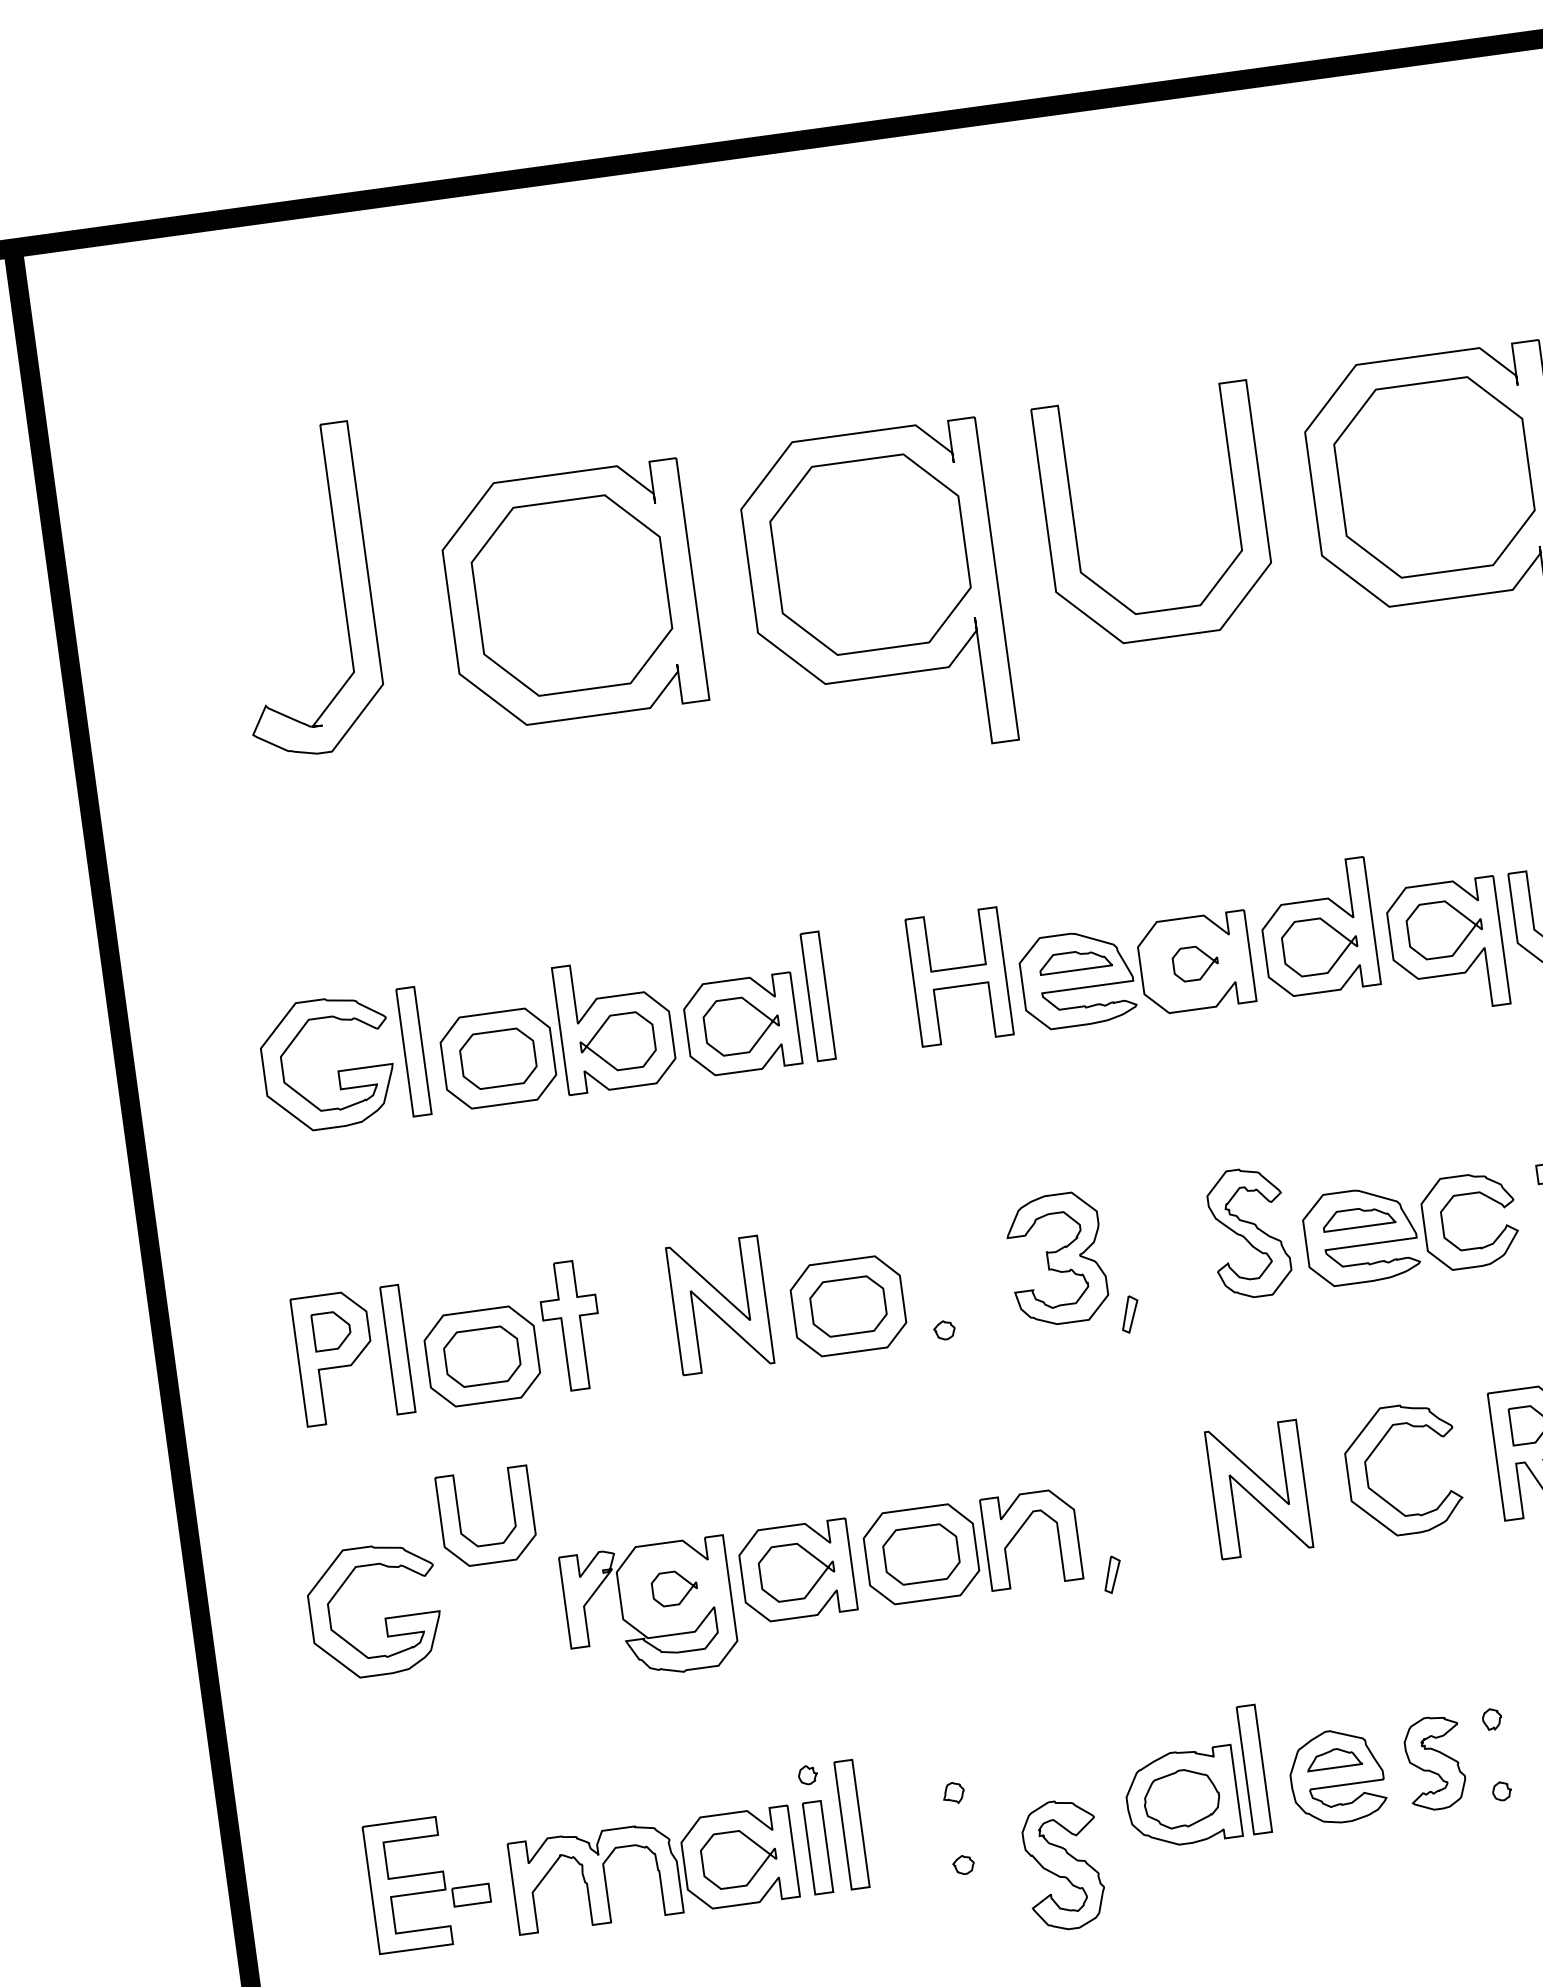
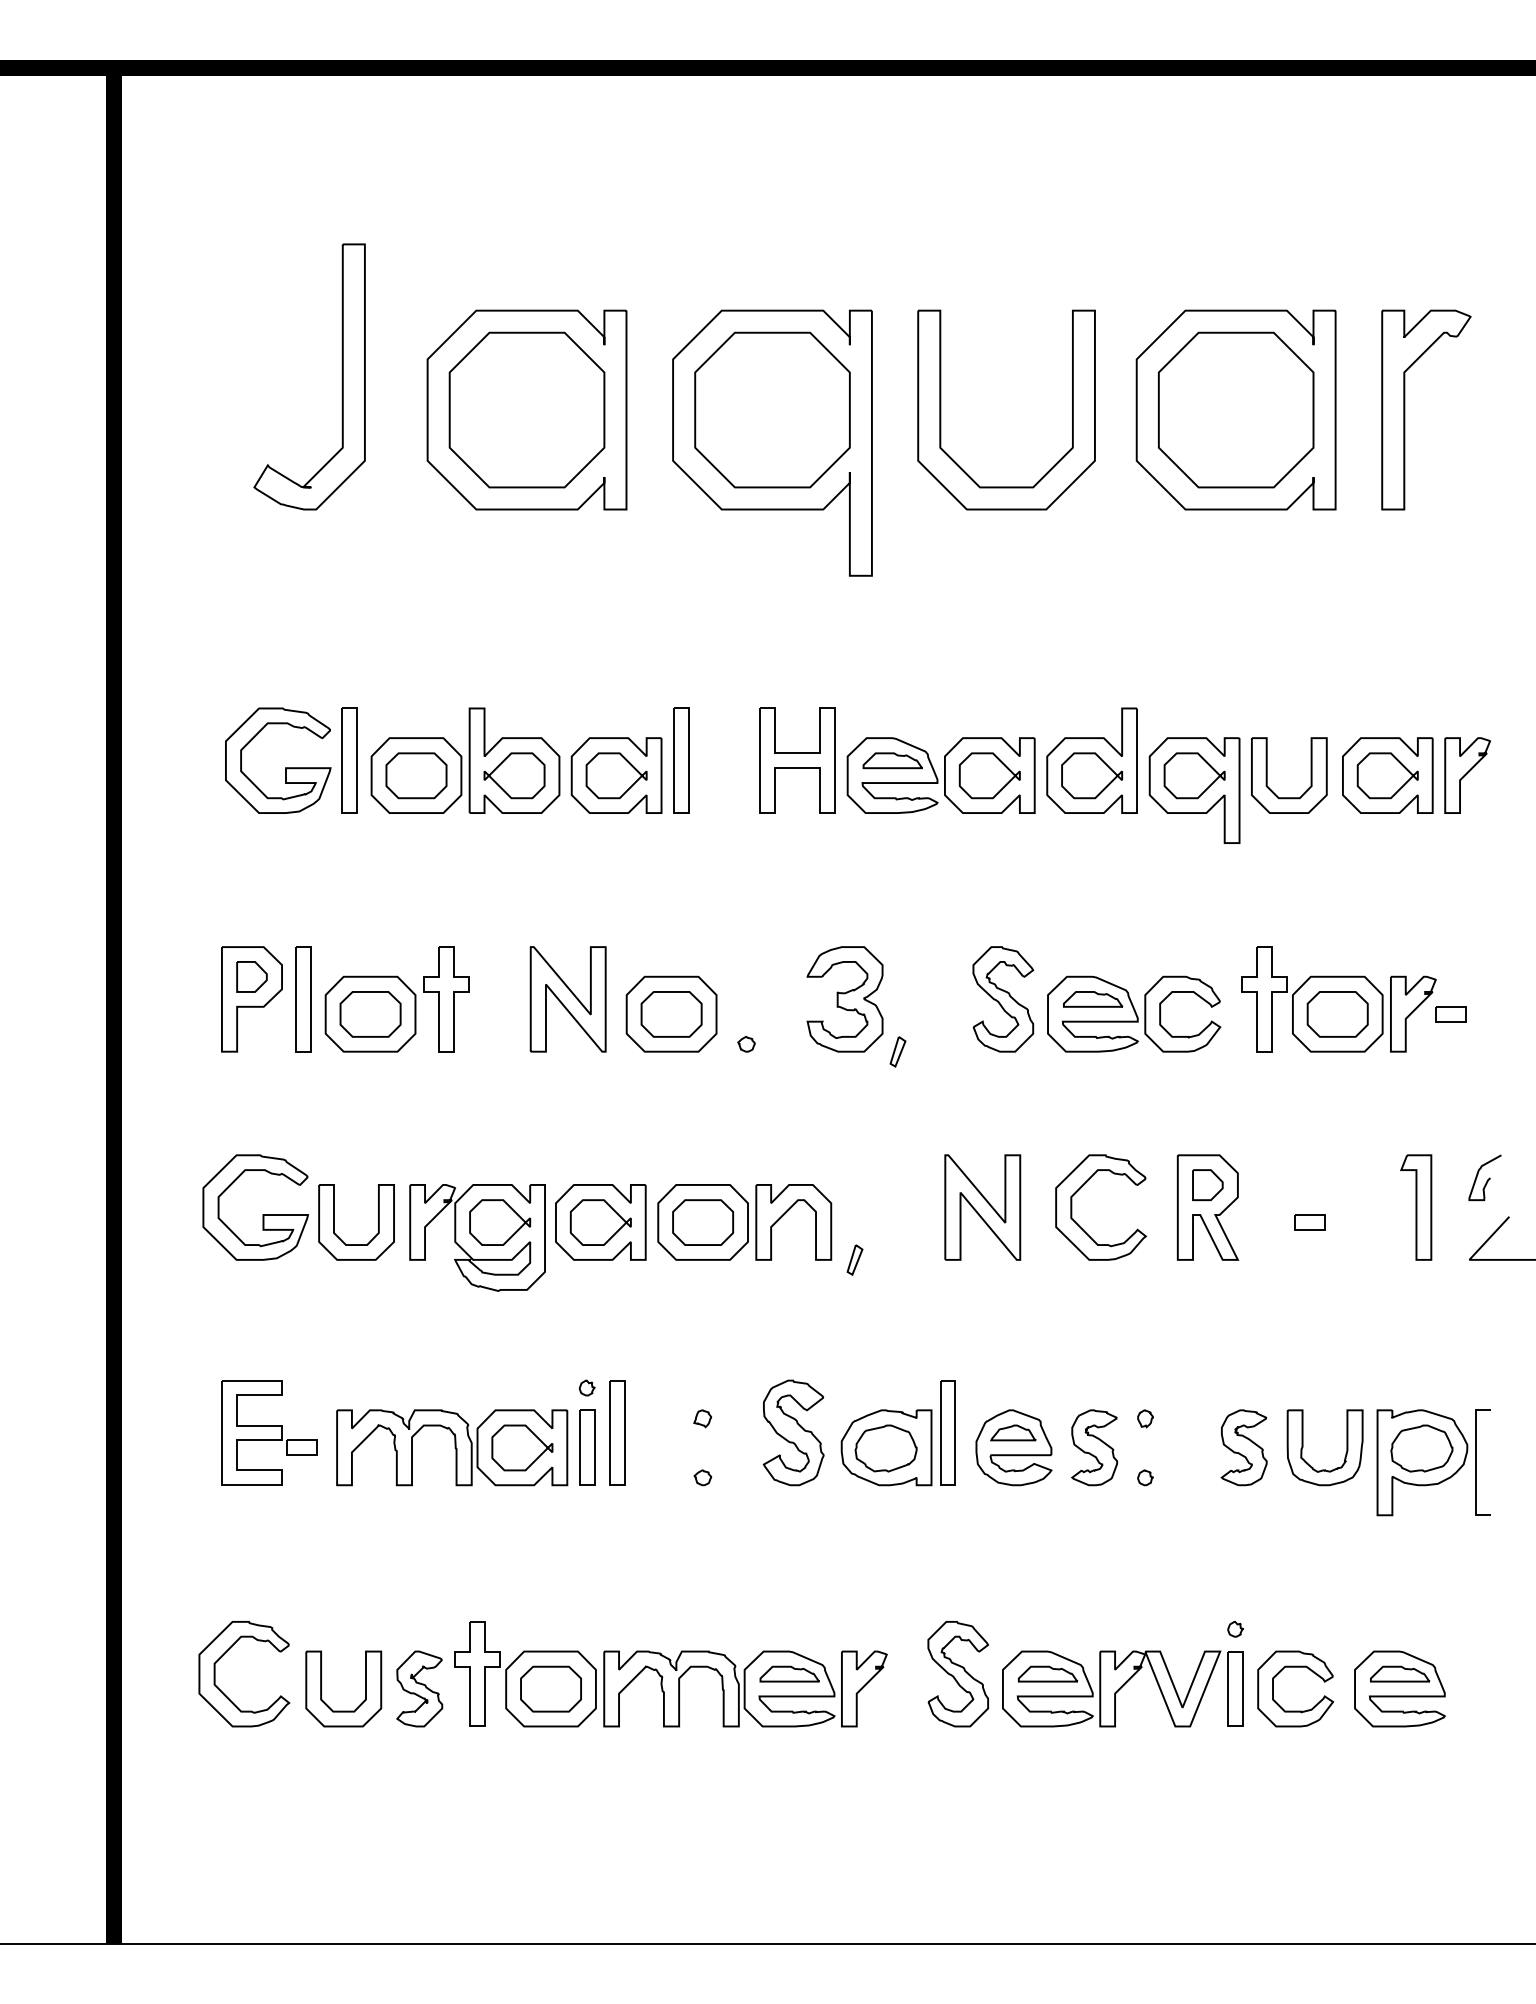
part: (1195, 962) -> (989, 775), size x1.67
part: (460, 1520) -> (334, 1222), moved
part: (675, 1588) -> (500, 1222), size x1.67
part: (1063, 1864) -> (793, 1432), moved

